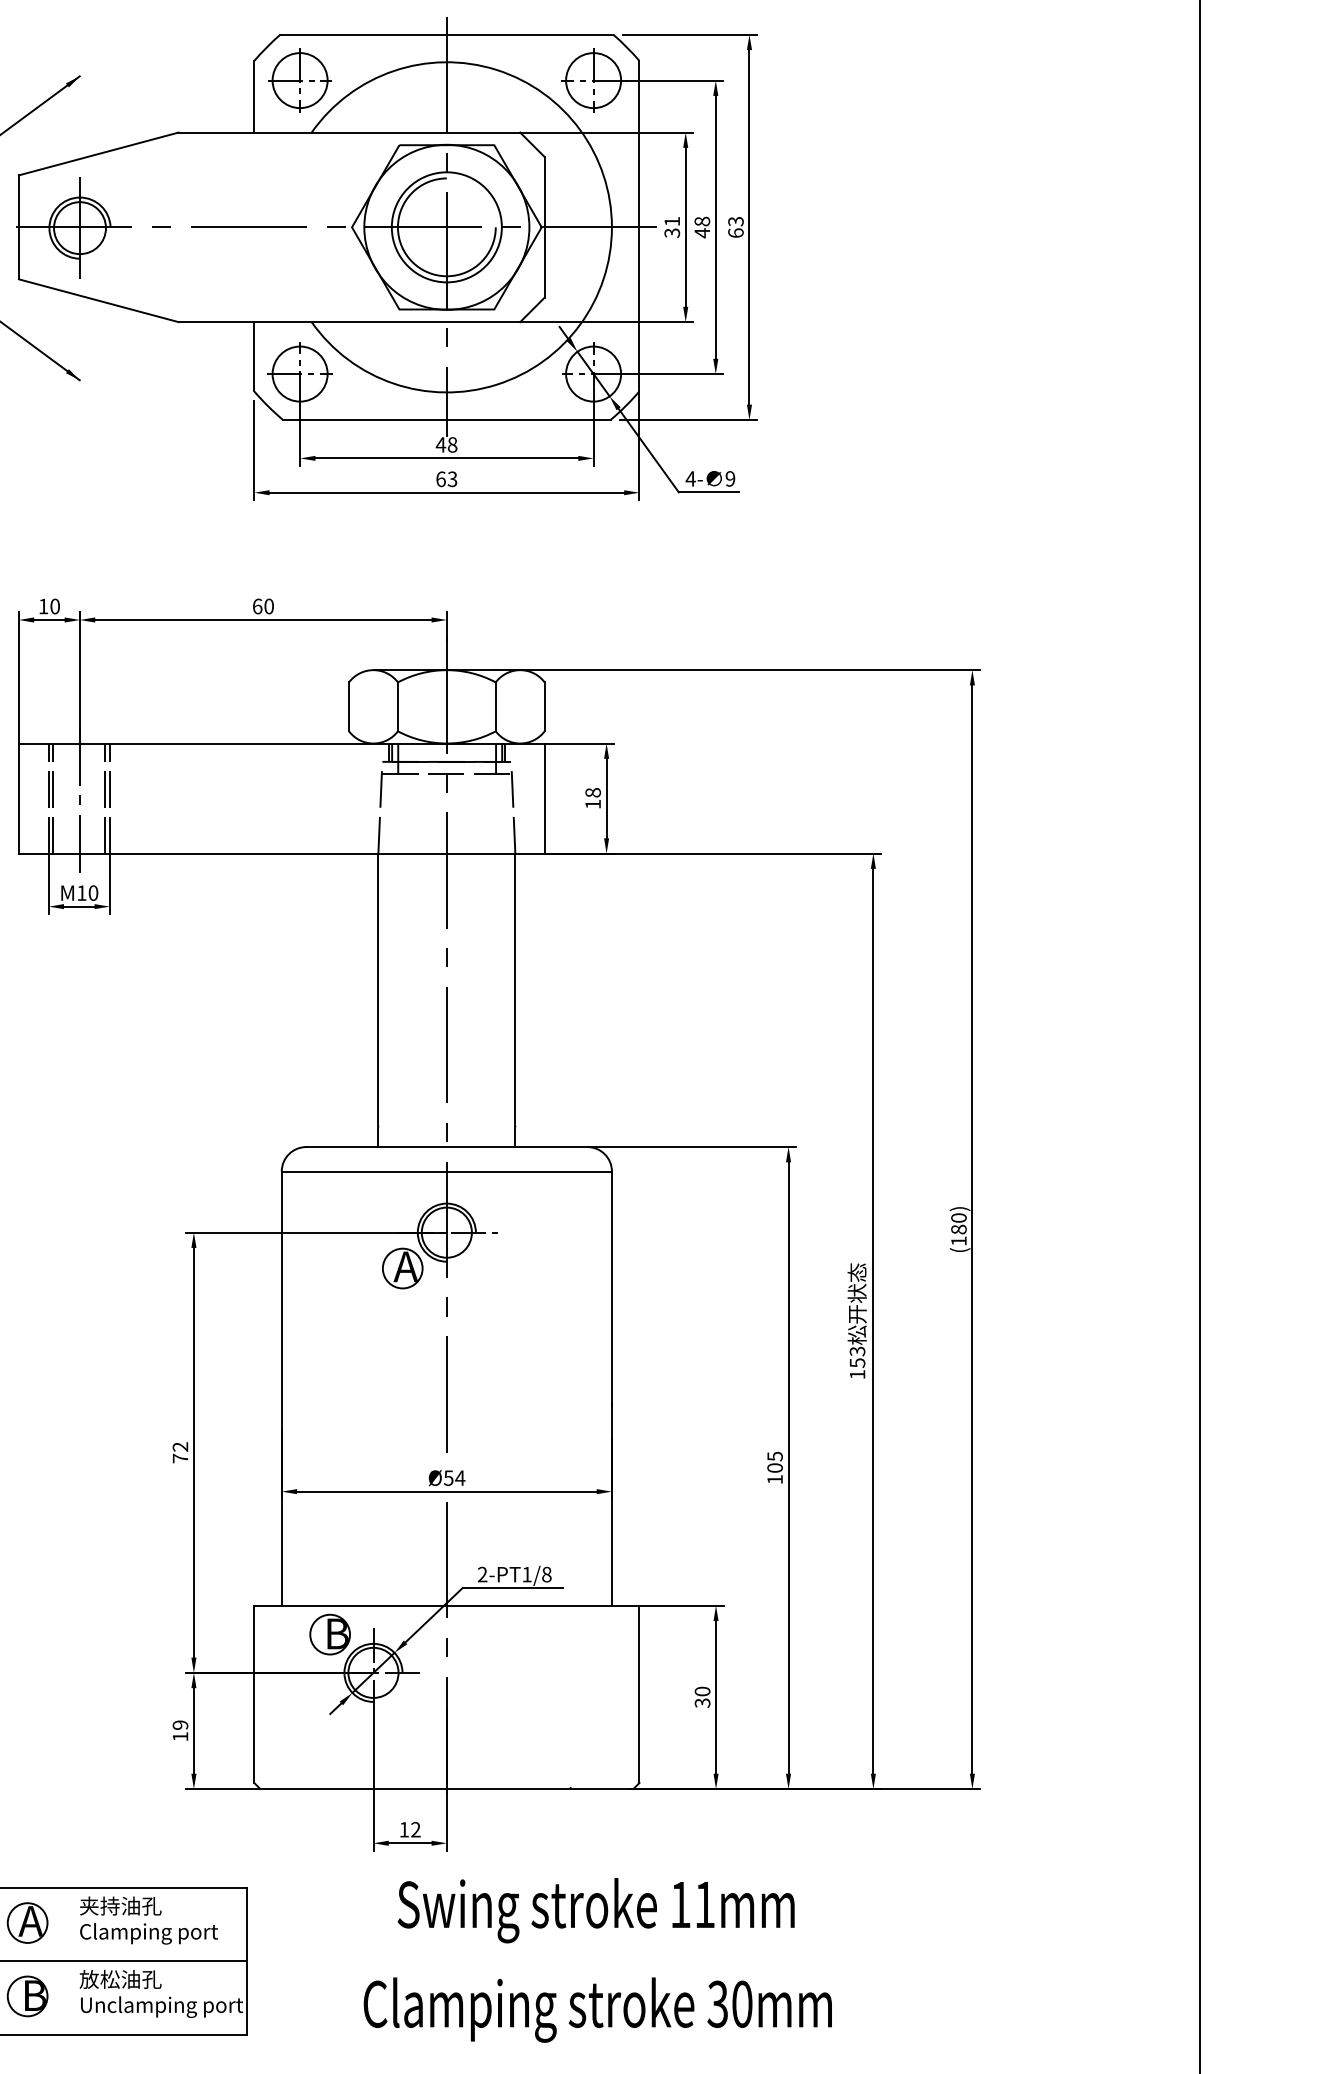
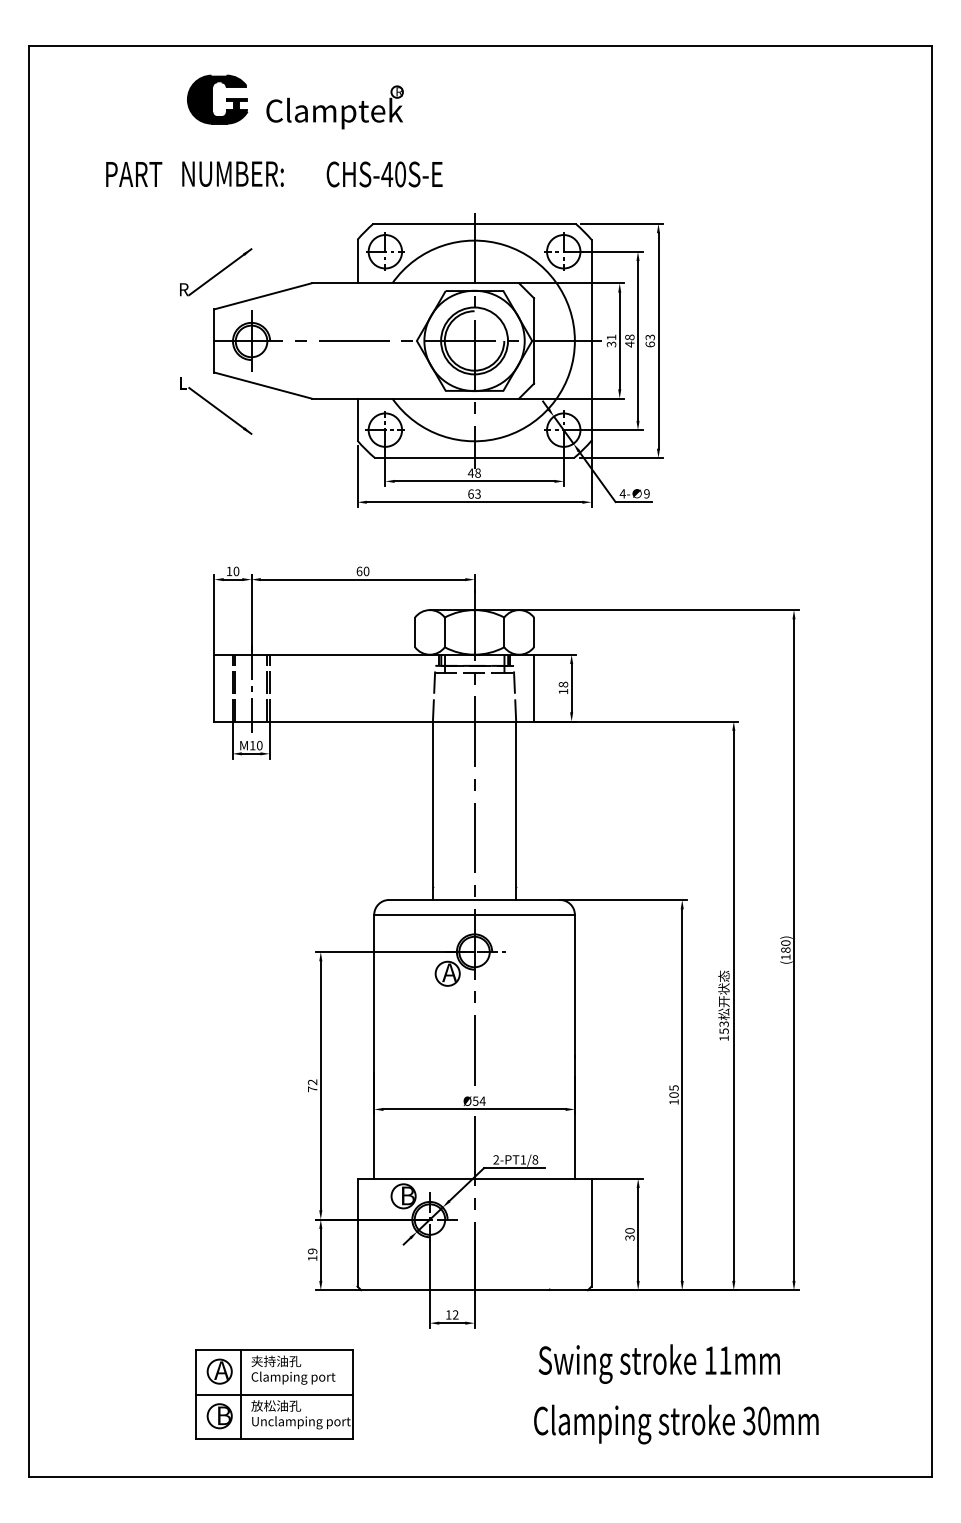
text: (594, 1909) -> (658, 1363), moved
line: (63, 1960) -> (241, 1394), added
text: (598, 2009) -> (676, 1424), moved

